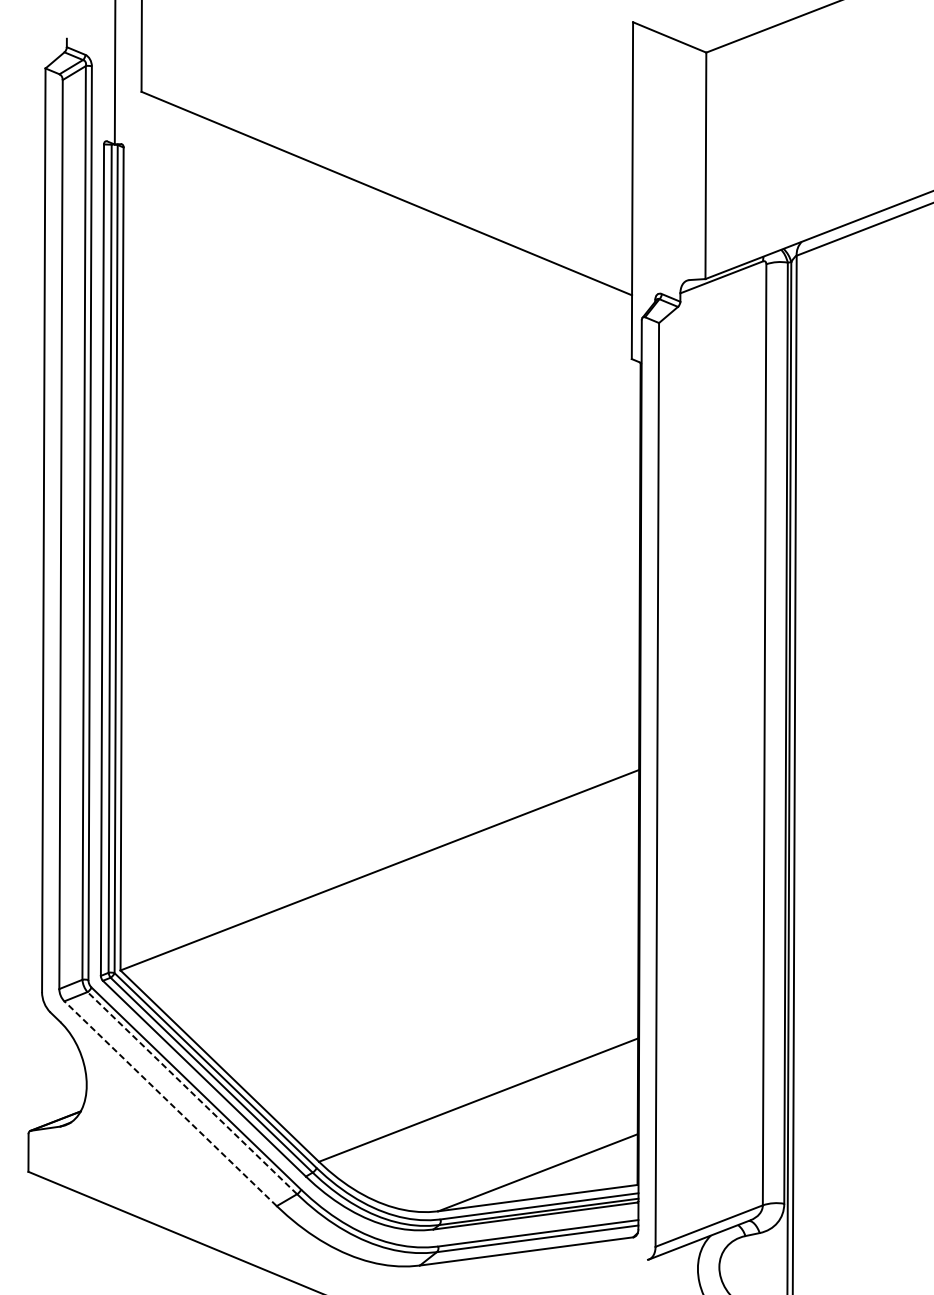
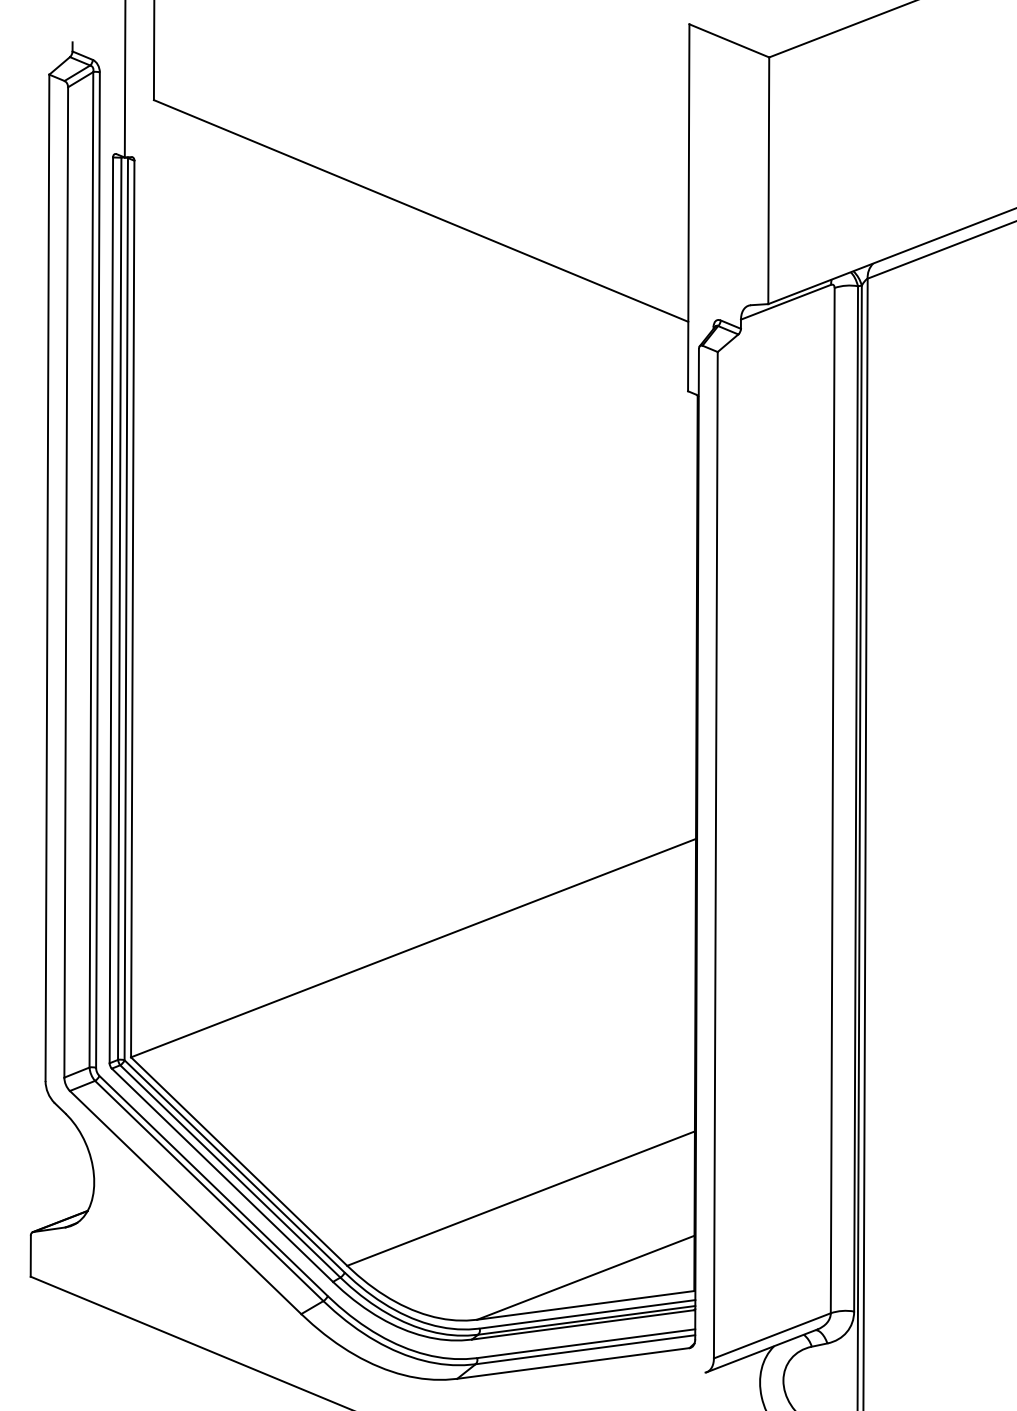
line: (192, 1093) -> (209, 1191), dashed -> solid
line: (170, 1103) -> (185, 1202), dashed -> solid

